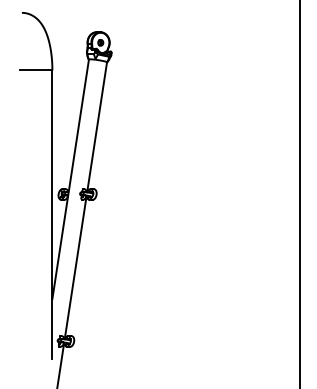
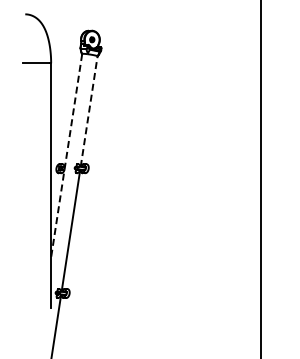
line: (97, 127) -> (89, 111), solid -> dashed
line: (70, 178) -> (66, 155), solid -> dashed

